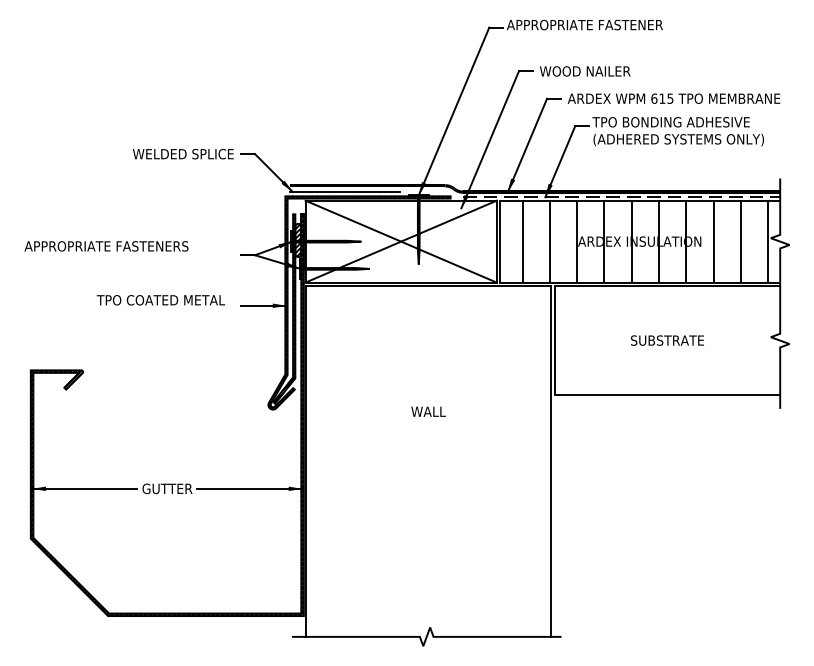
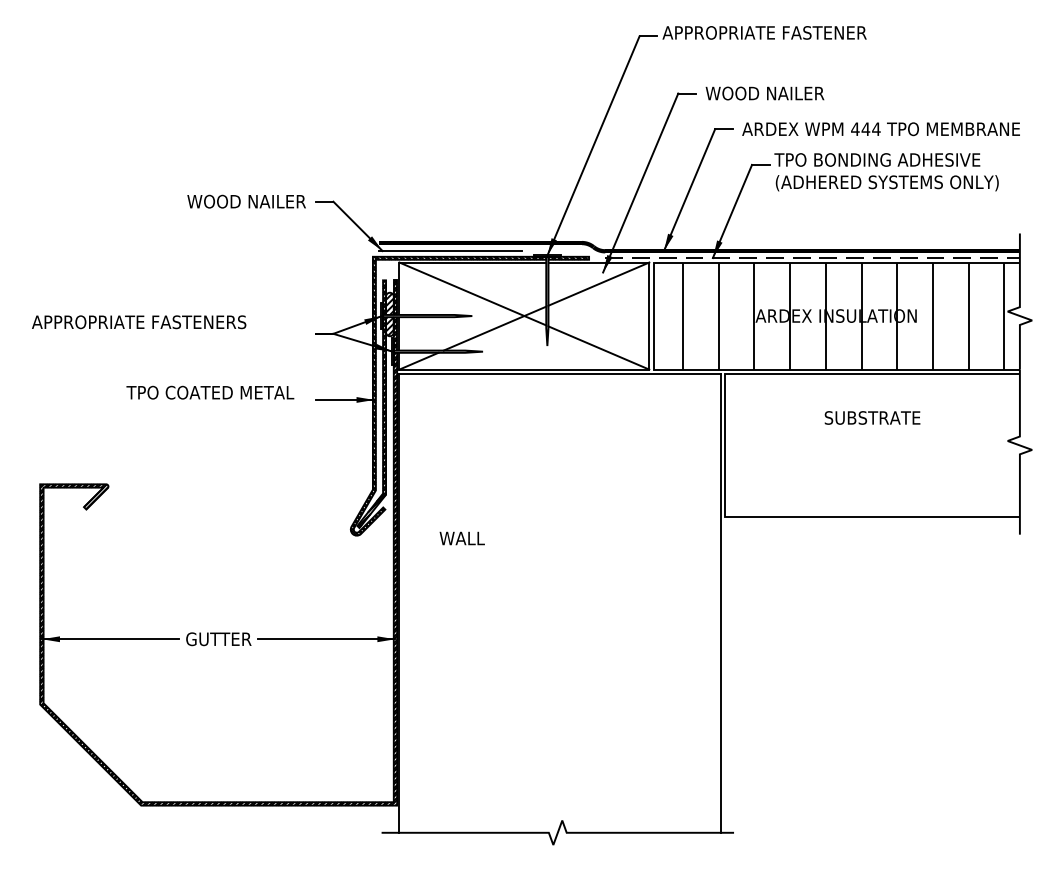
text: (662, 98) -> (866, 128), 615 -> 444
text: (183, 153) -> (239, 200), WELDED SPLICE -> WOOD NAILER
text: (667, 340) -> (872, 417), moved
text: (428, 411) -> (462, 538), moved

